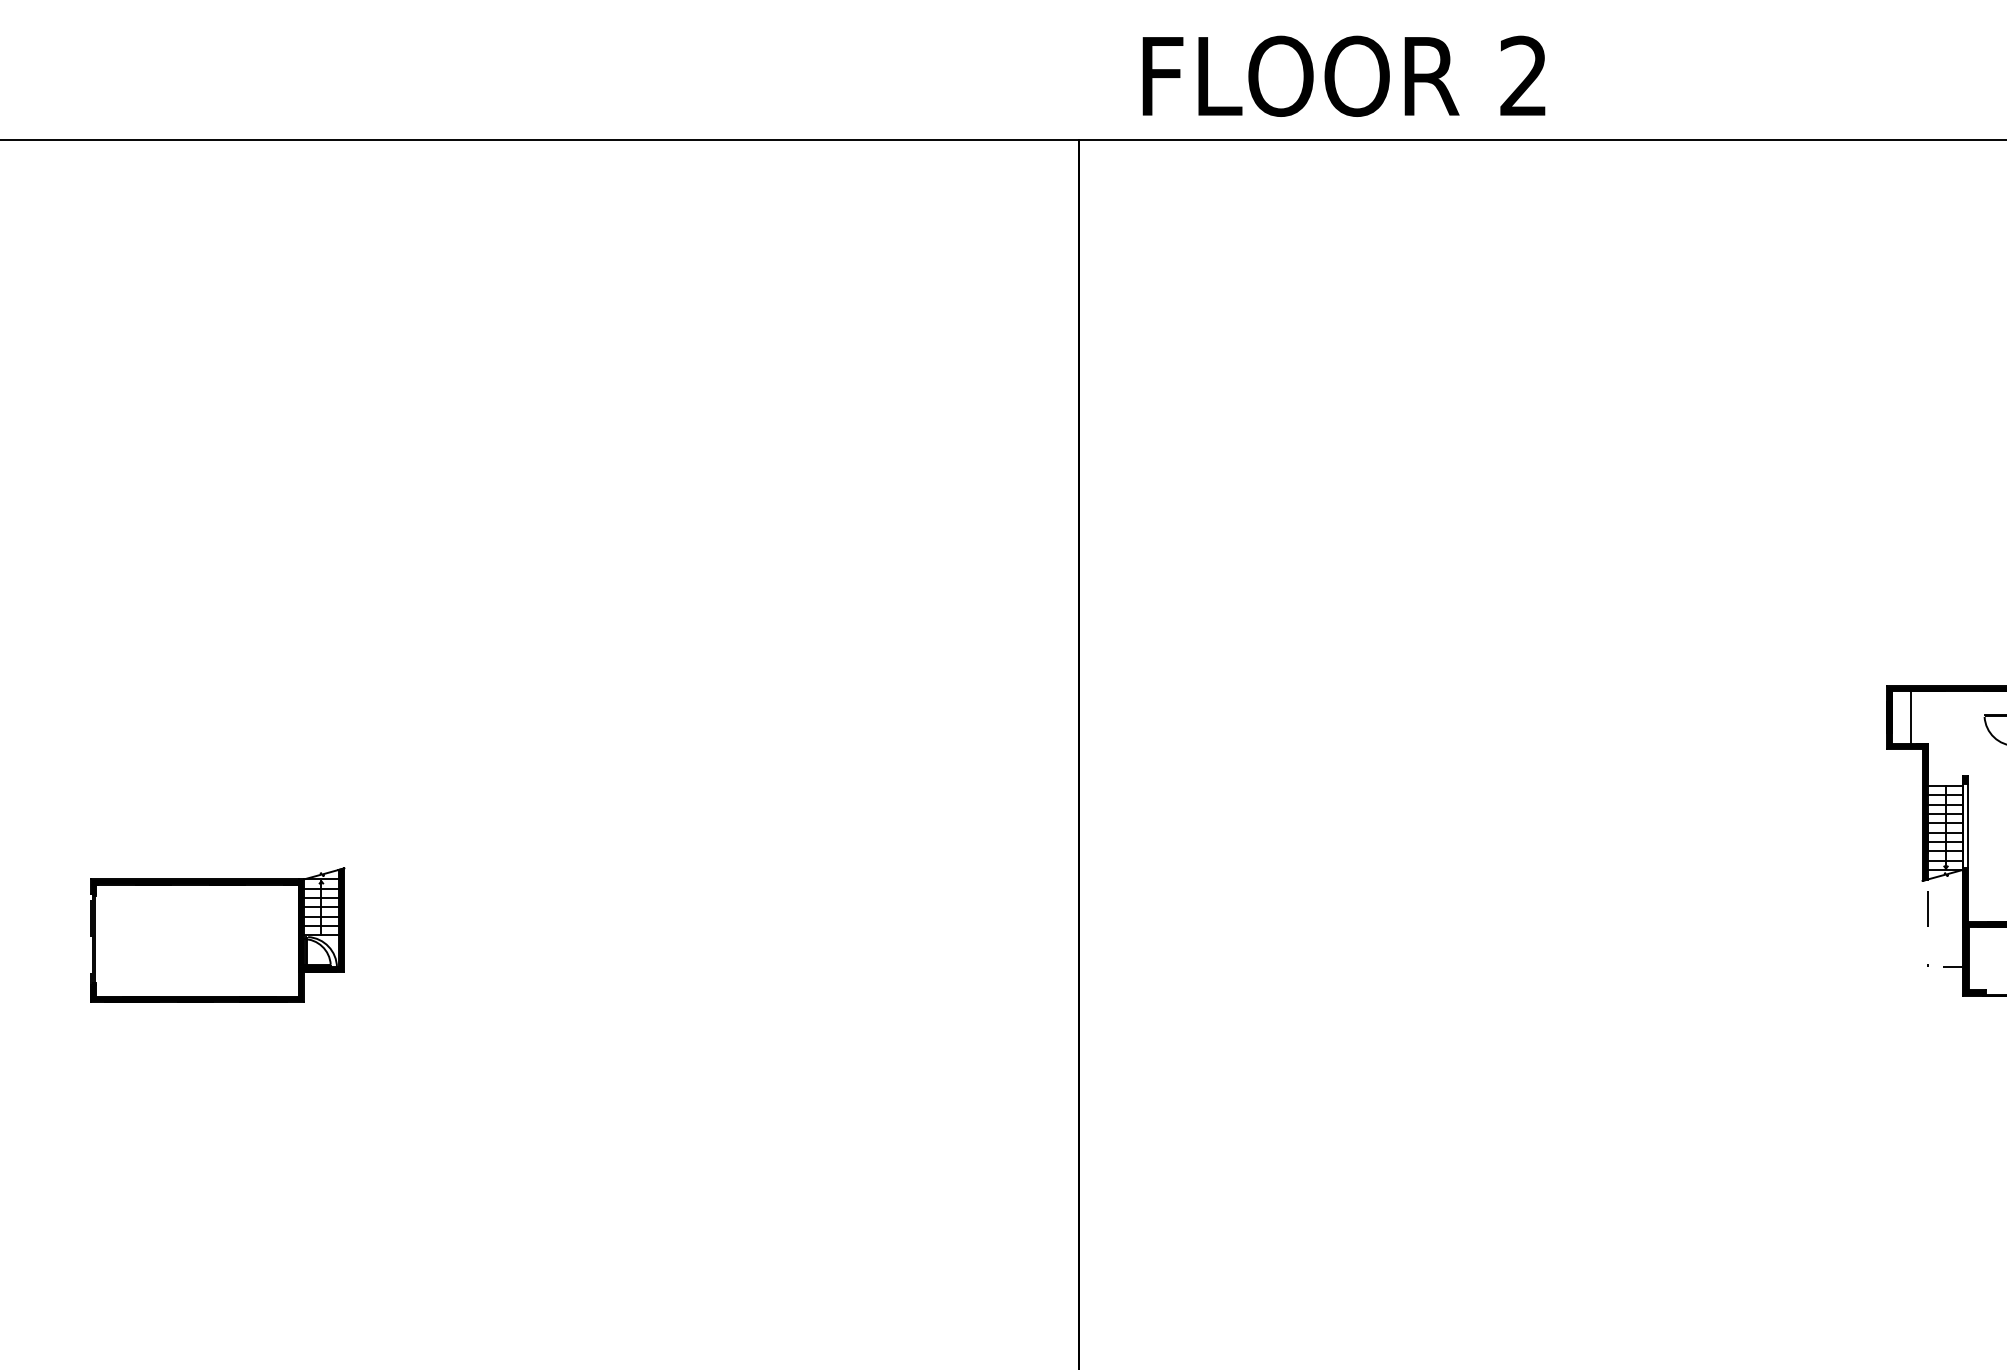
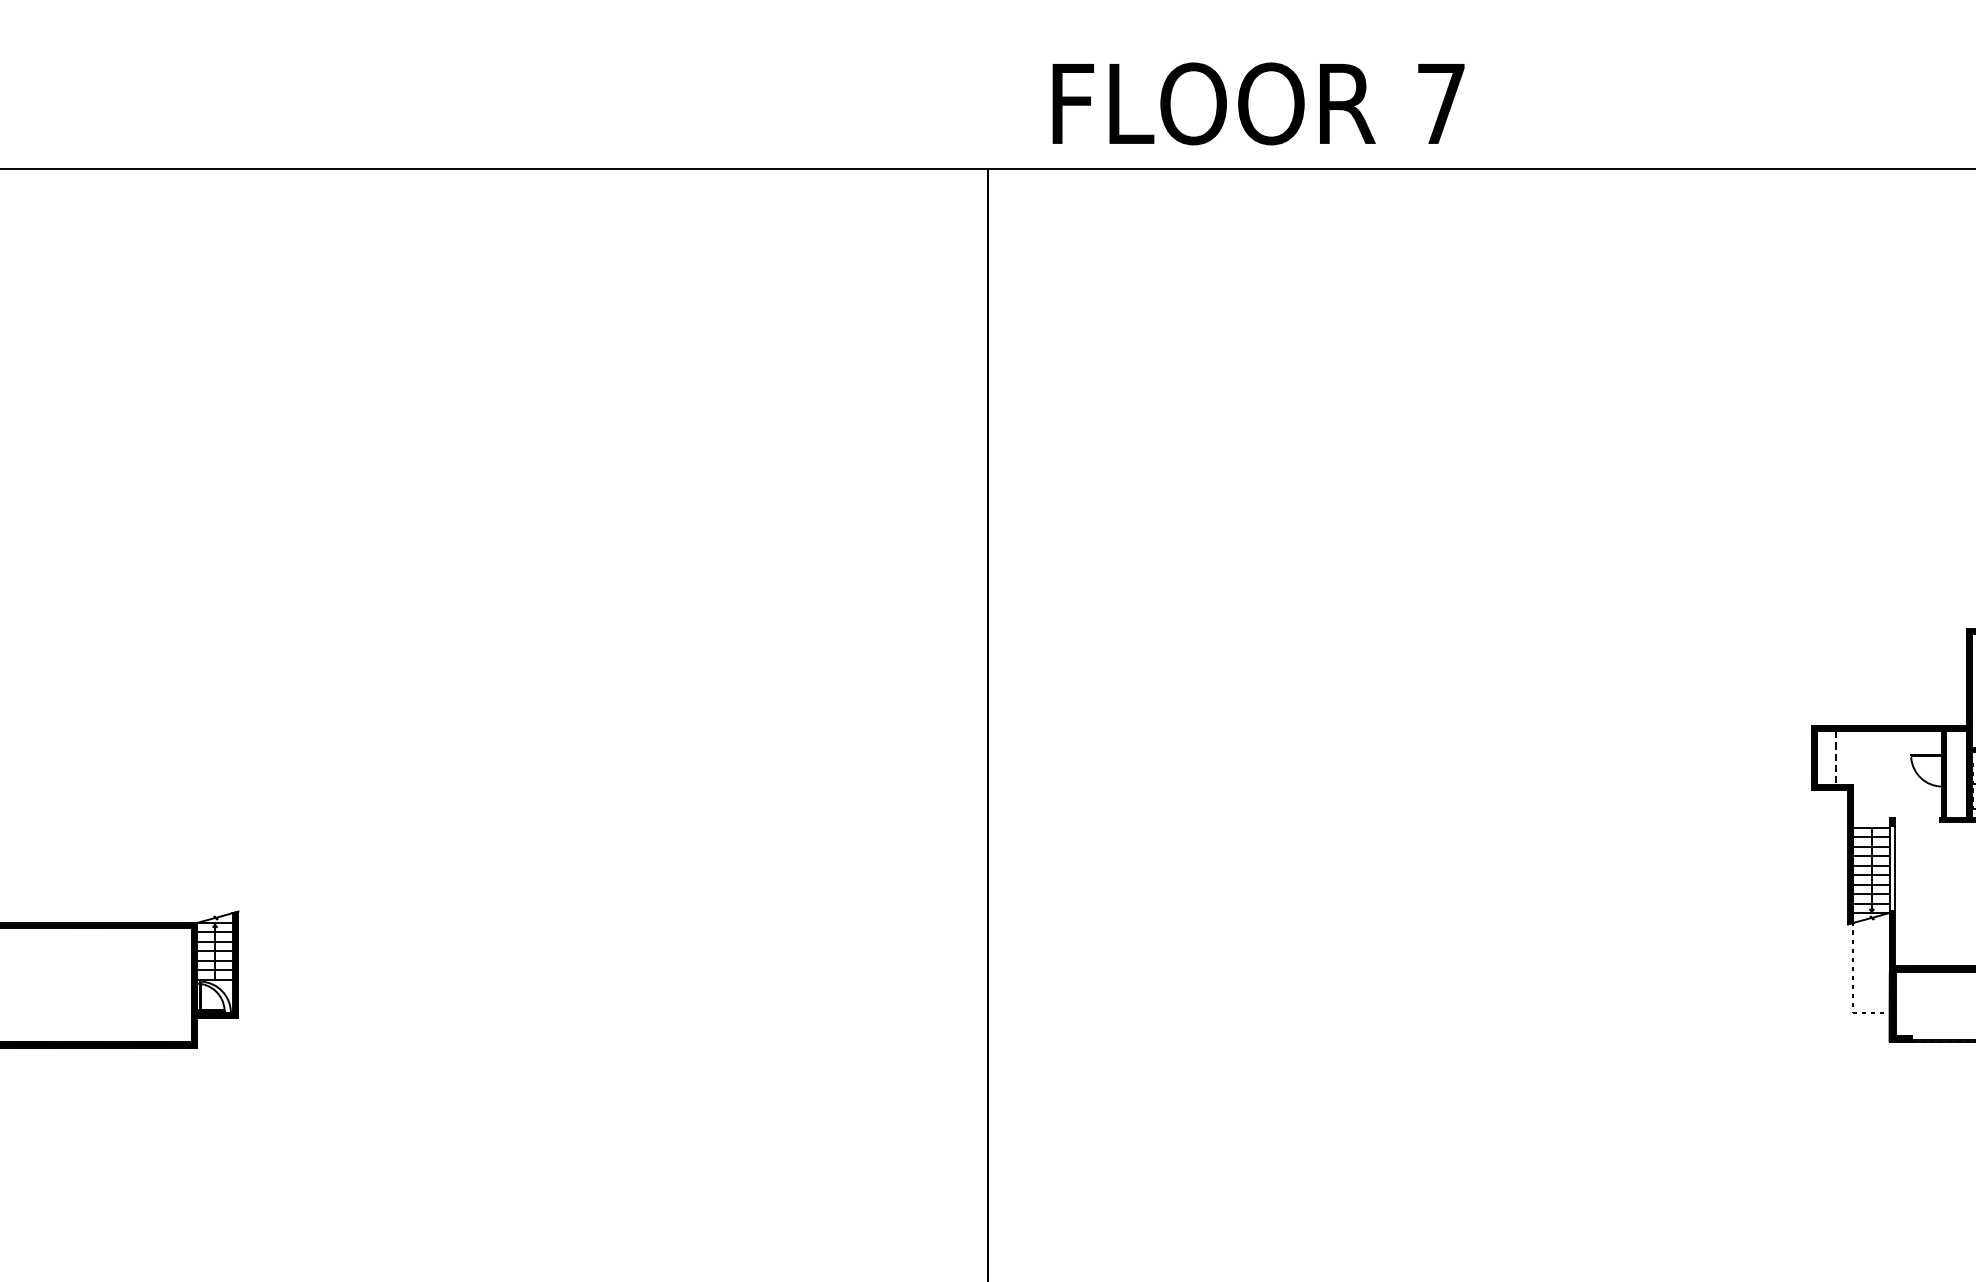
text: (1523, 75) -> (1440, 103), 2 -> 7
line: (1911, 718) -> (1836, 758), solid -> dashed

